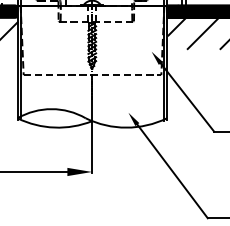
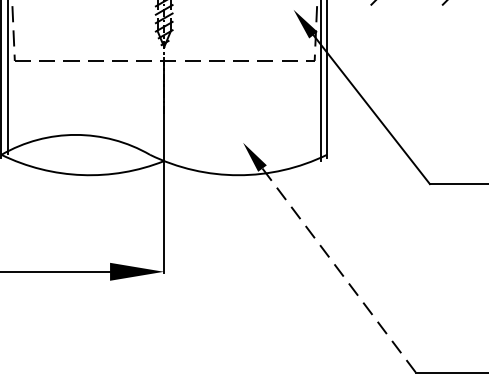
line: (172, 171) -> (339, 270), solid -> dashed

